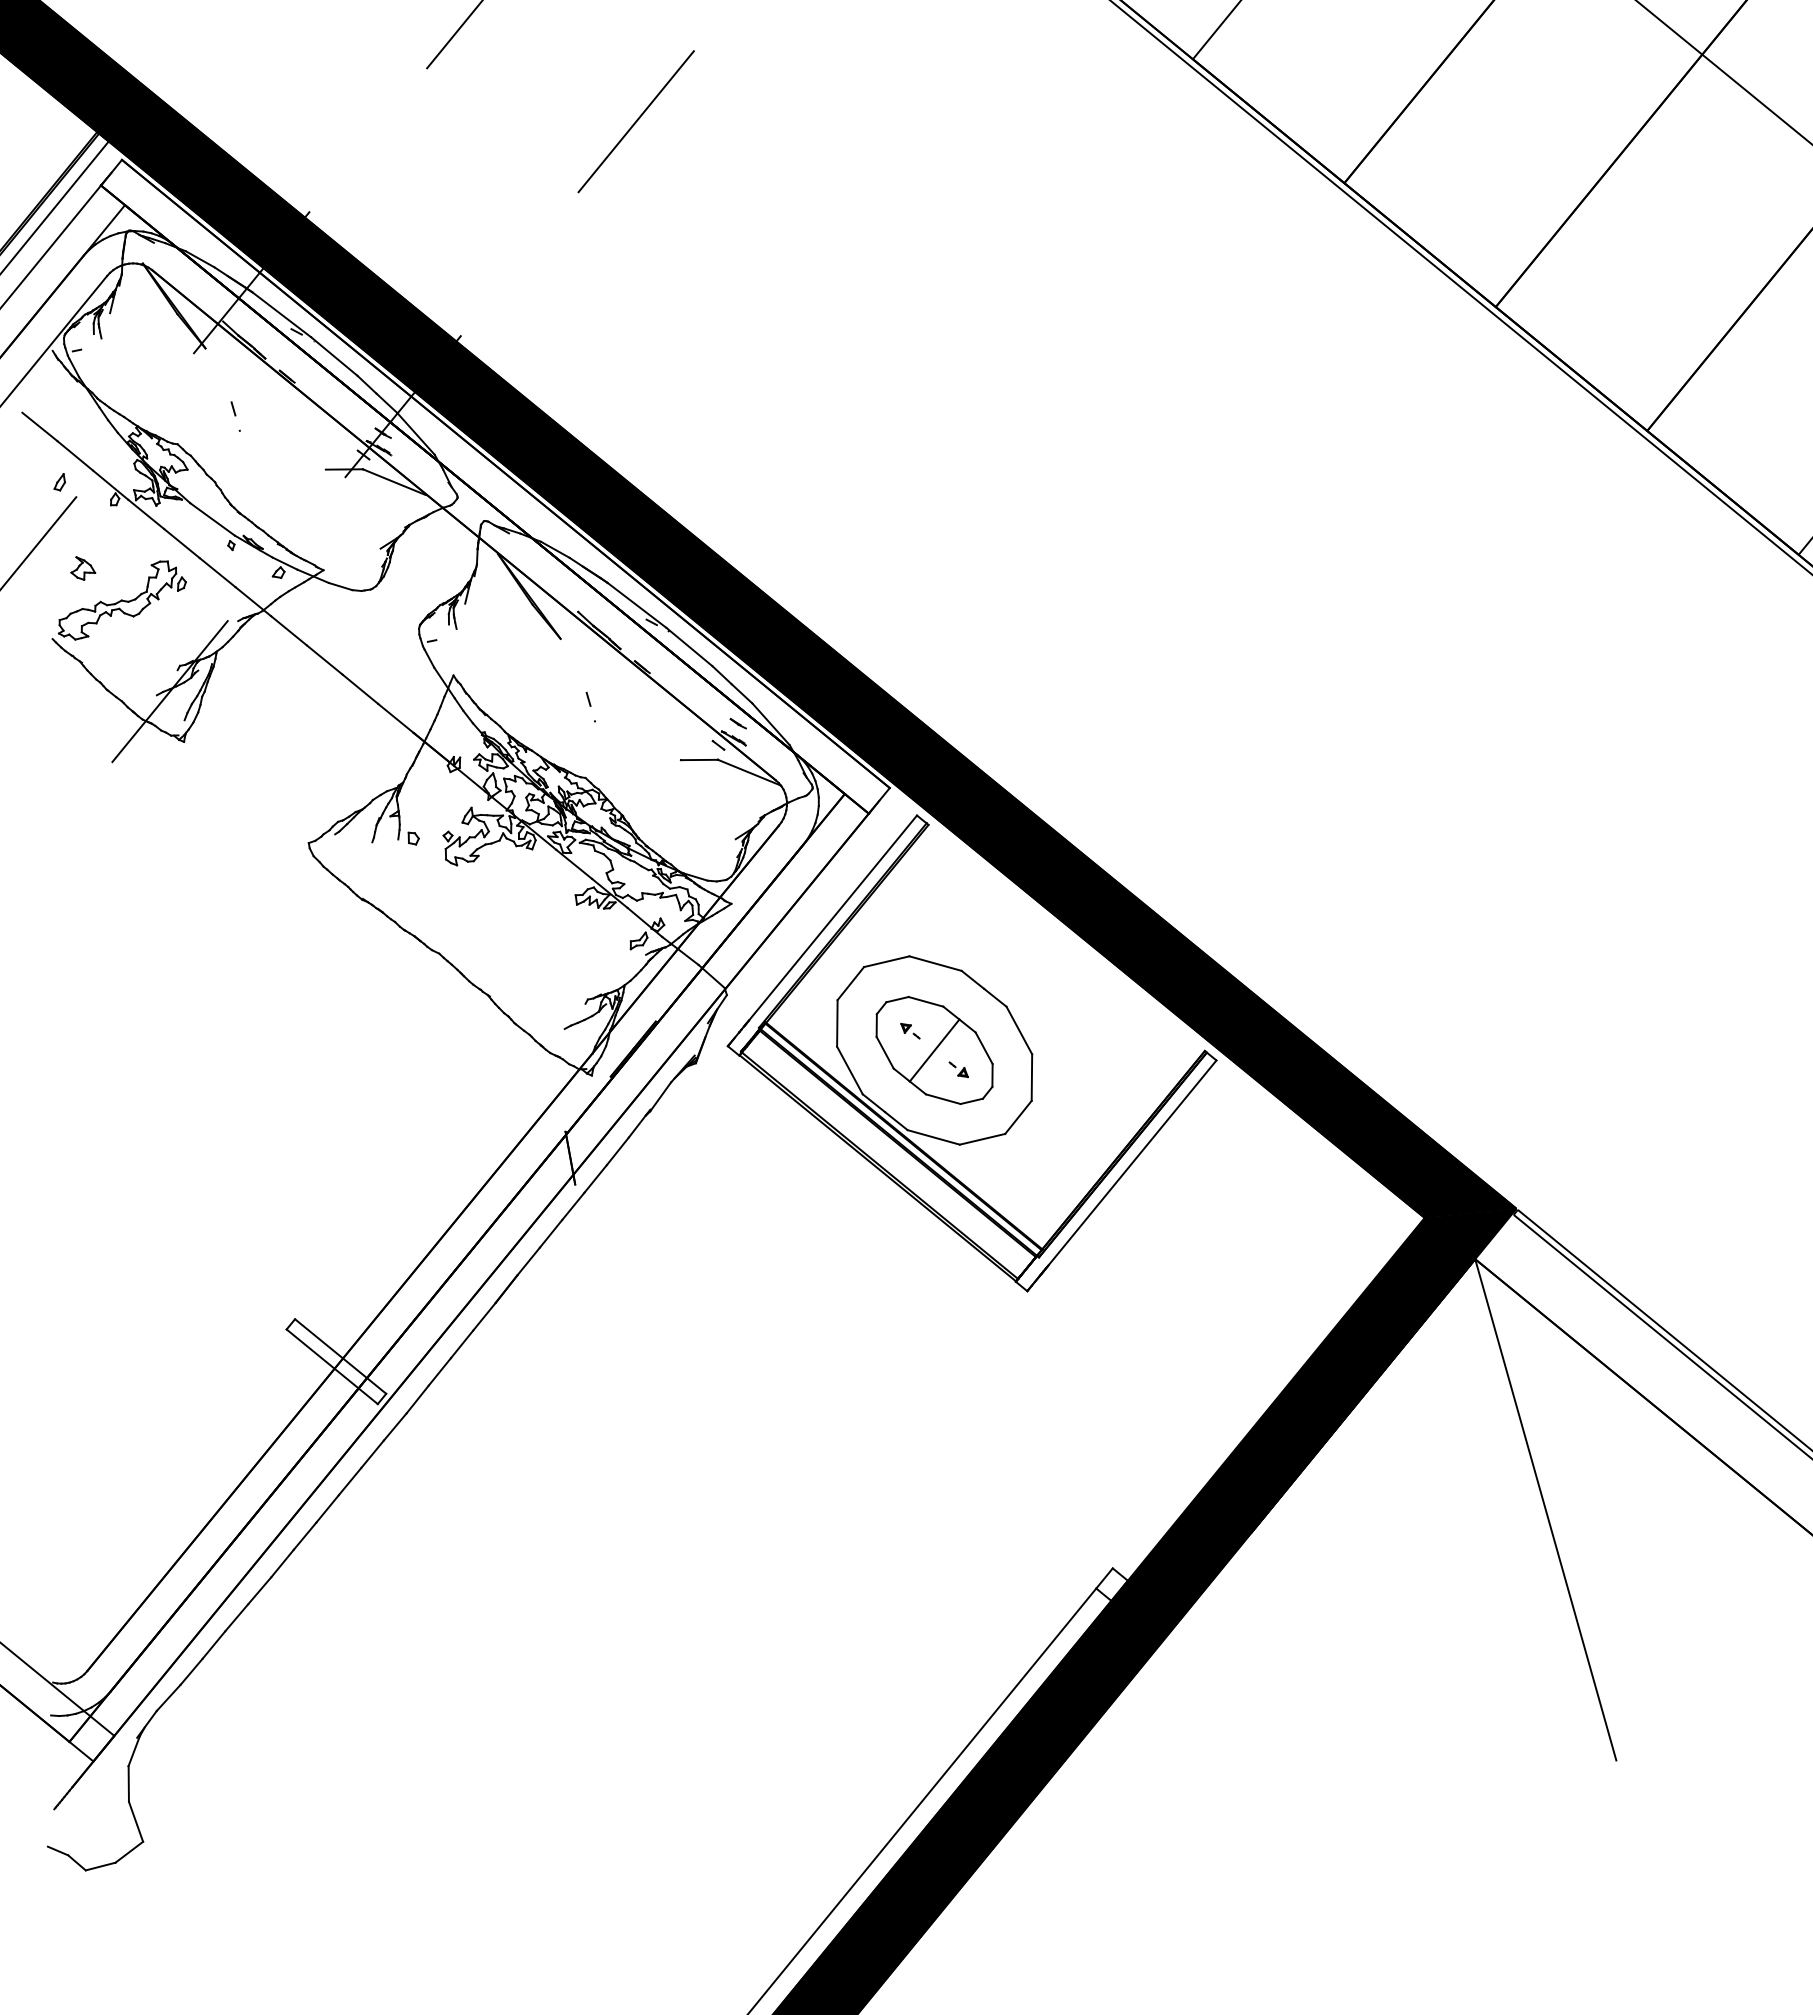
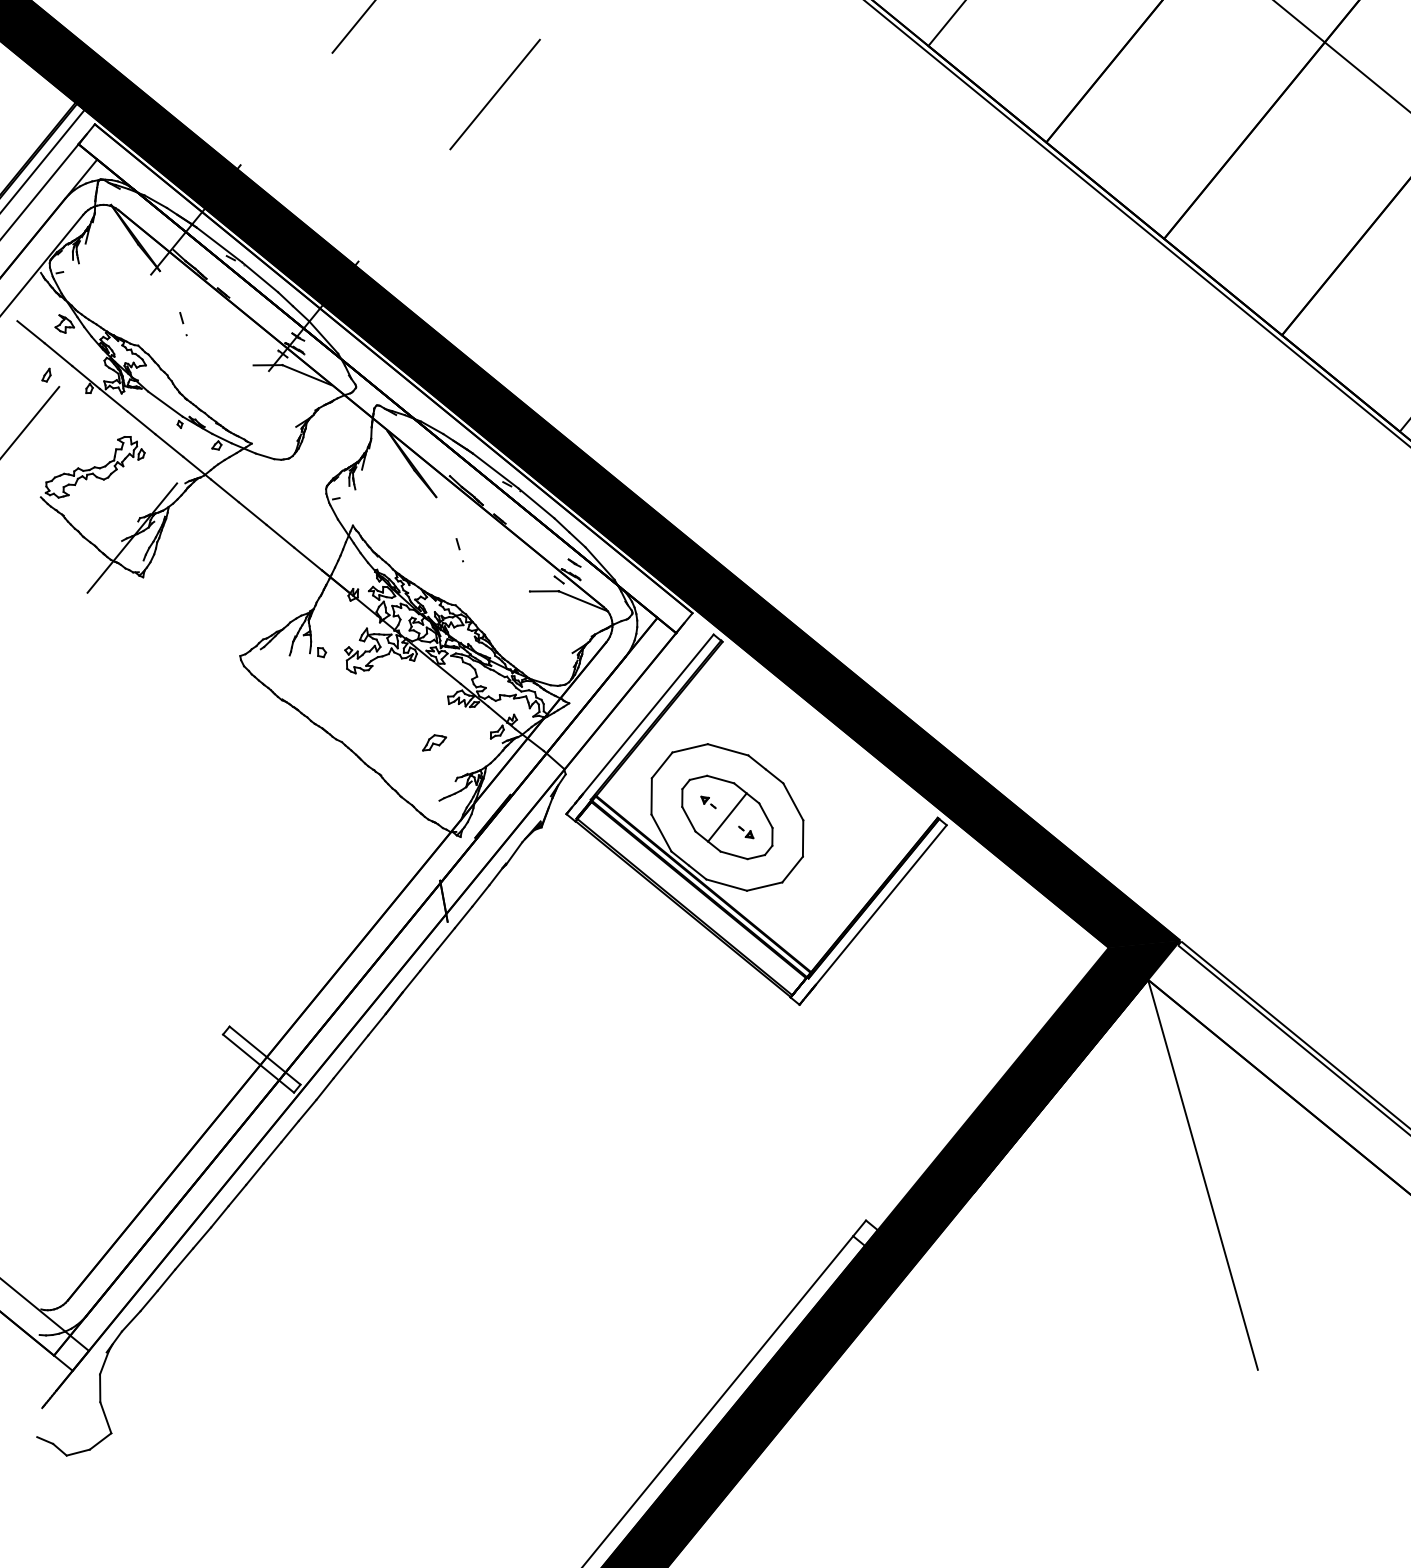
part: (83, 568) -> (64, 324), moved
part: (558, 954) -> (434, 742), added

